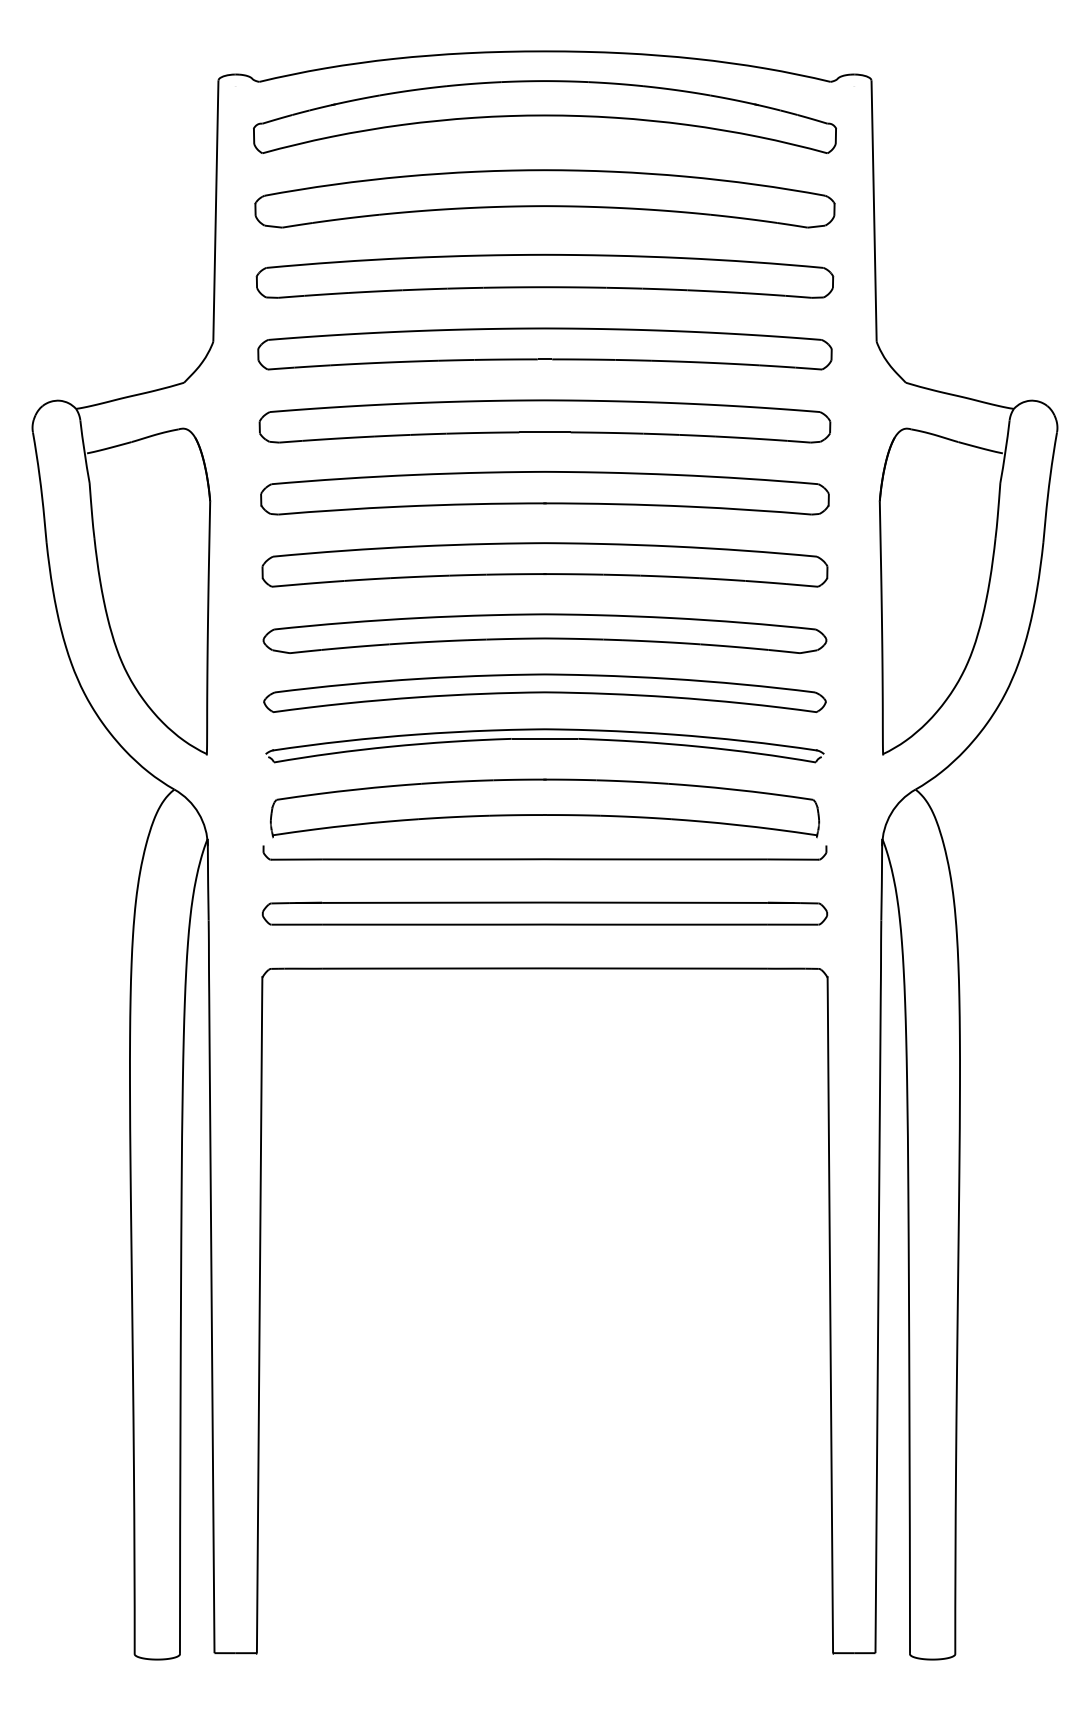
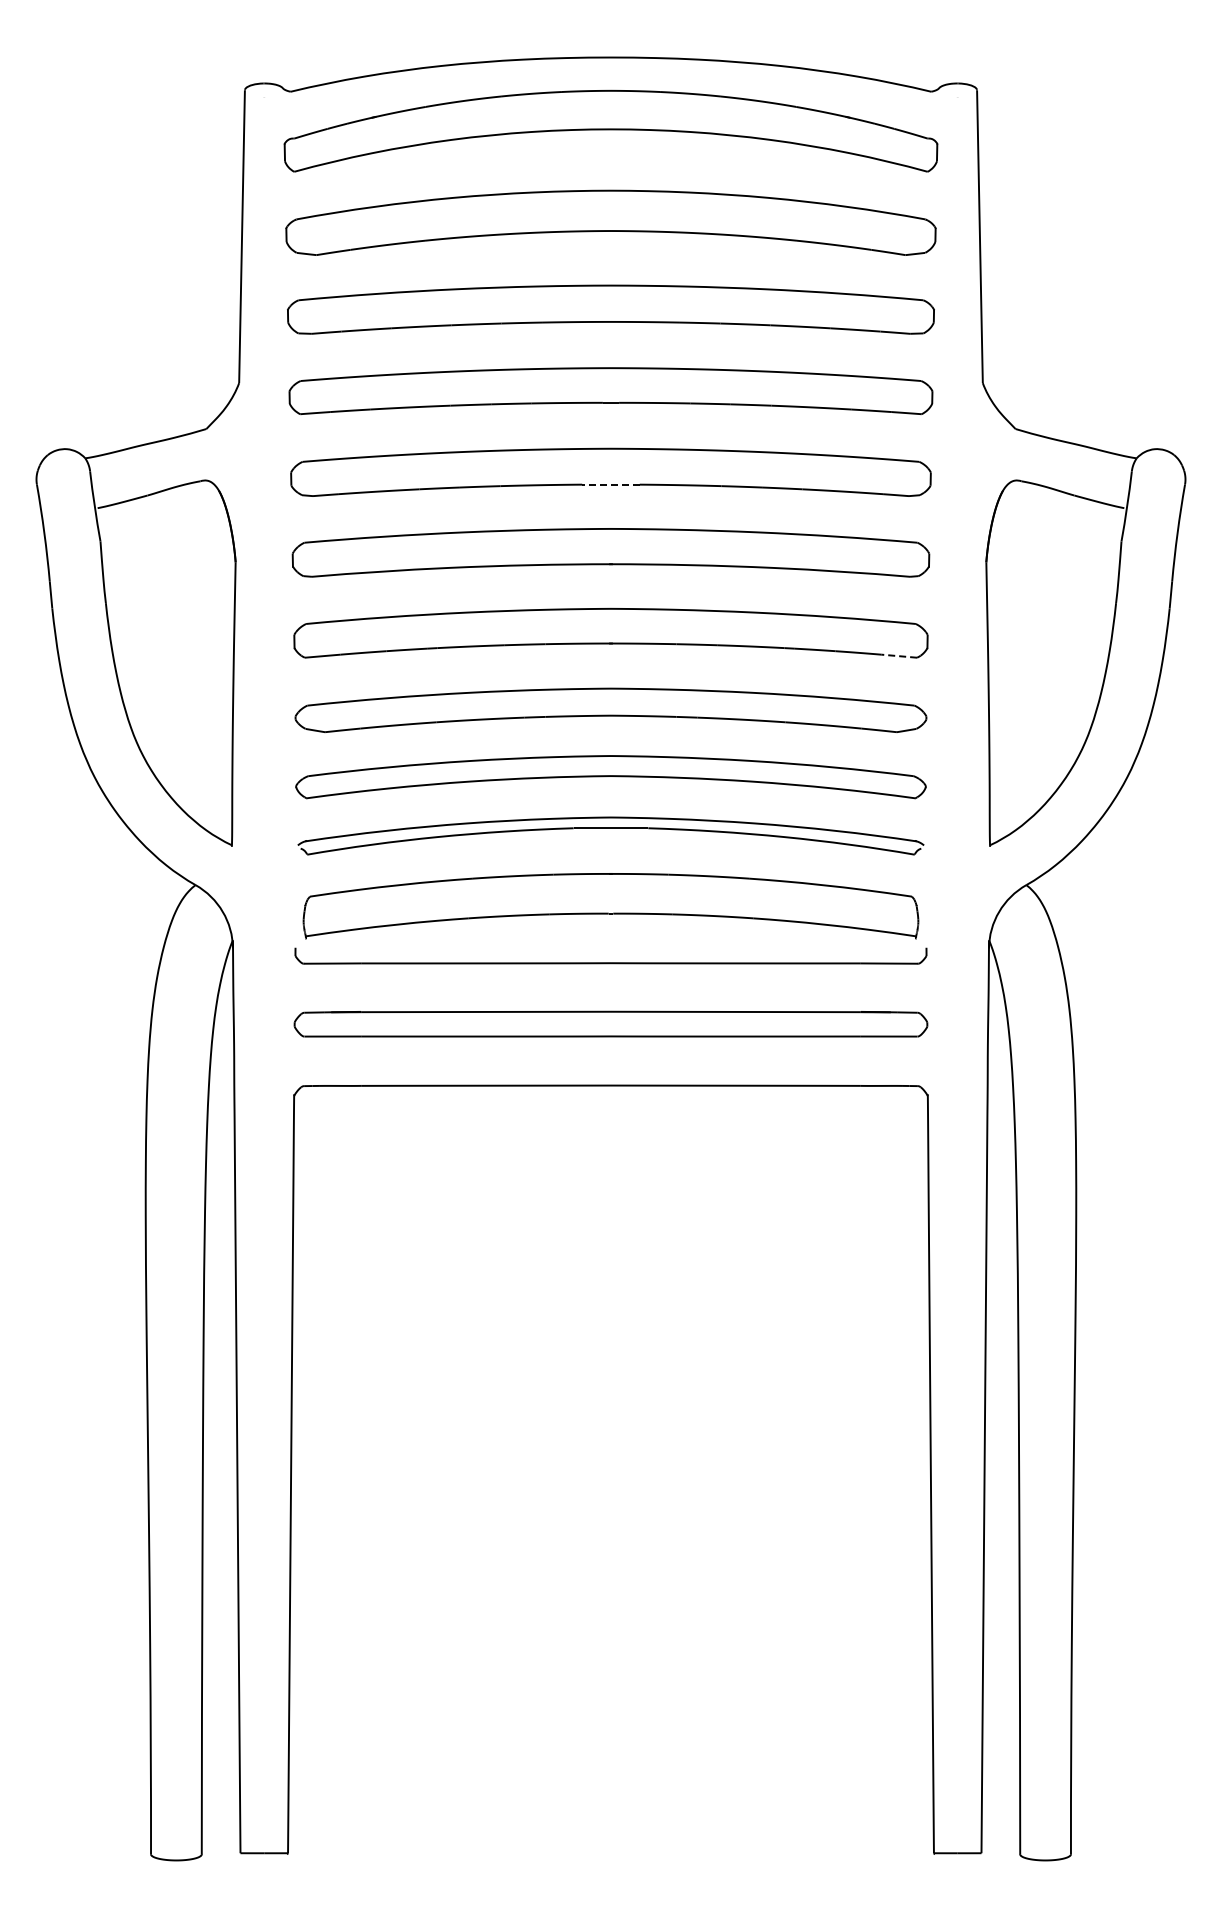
line: (544, 432) -> (610, 484), solid -> dashed
line: (801, 585) -> (898, 656), solid -> dashed

